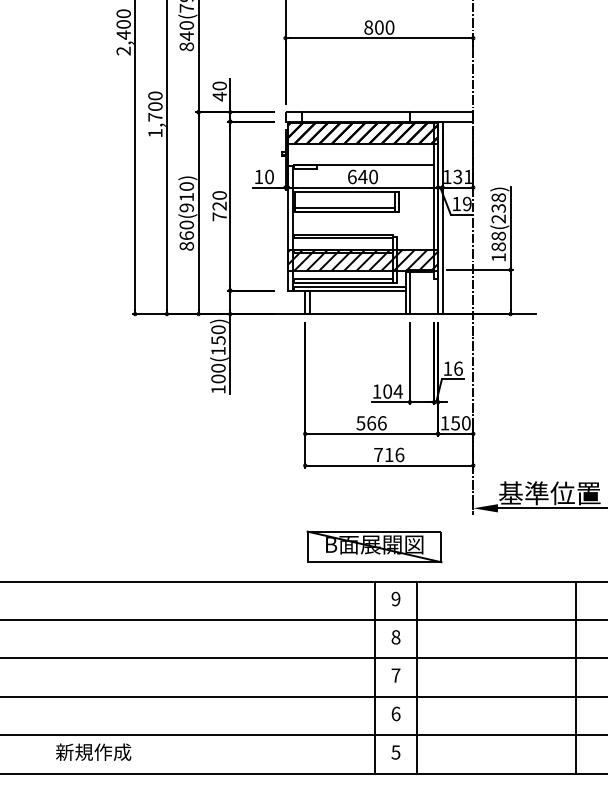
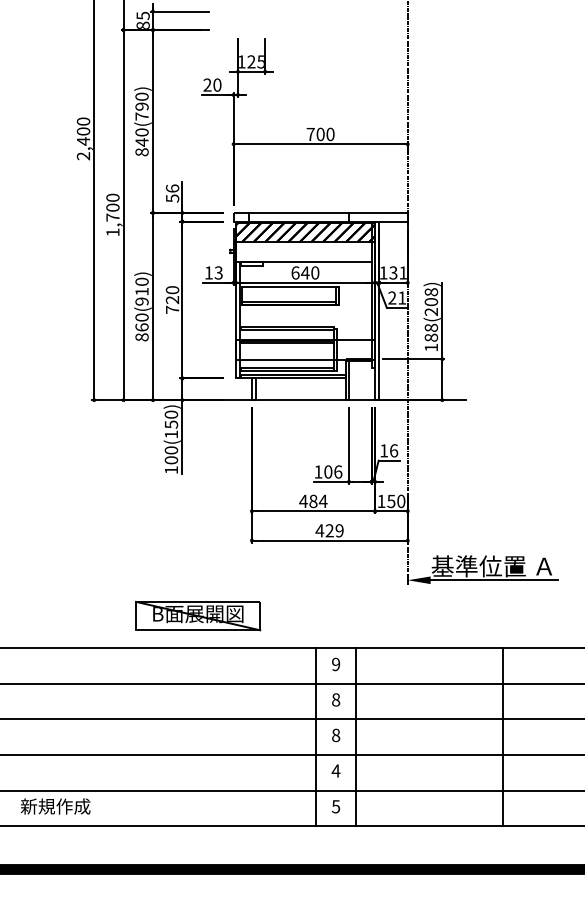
text: (368, 27) -> (310, 134), 800 -> 700
text: (219, 91) -> (172, 193), 40 -> 56
text: (269, 176) -> (218, 272), 10 -> 13
text: (462, 203) -> (397, 297), 19 -> 21
text: (497, 208) -> (430, 302), 188(238) -> 188(208)
hatch: (363, 259) -> (305, 349), removed
text: (397, 391) -> (337, 471), 104 -> 106
text: (371, 423) -> (313, 501), 566 -> 484
text: (388, 454) -> (329, 530), 716 -> 429
part: (374, 547) -> (198, 616), moved
text: (396, 675) -> (336, 735), 7 -> 8
text: (395, 713) -> (335, 770), 6 -> 4

